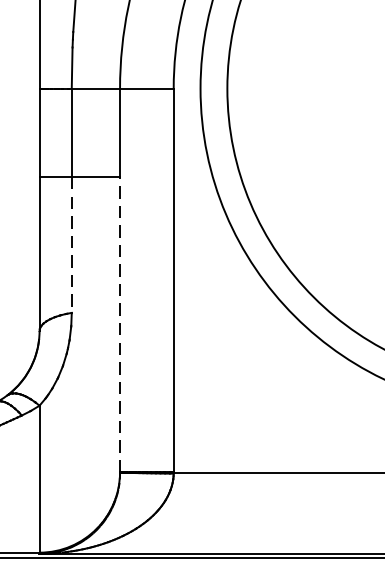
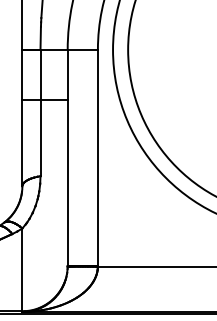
line: (71, 245) -> (40, 138), dashed -> solid
line: (119, 324) -> (67, 182), dashed -> solid

